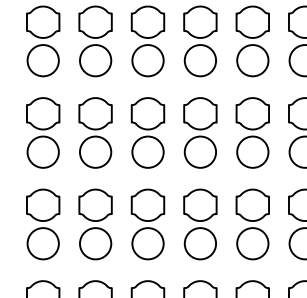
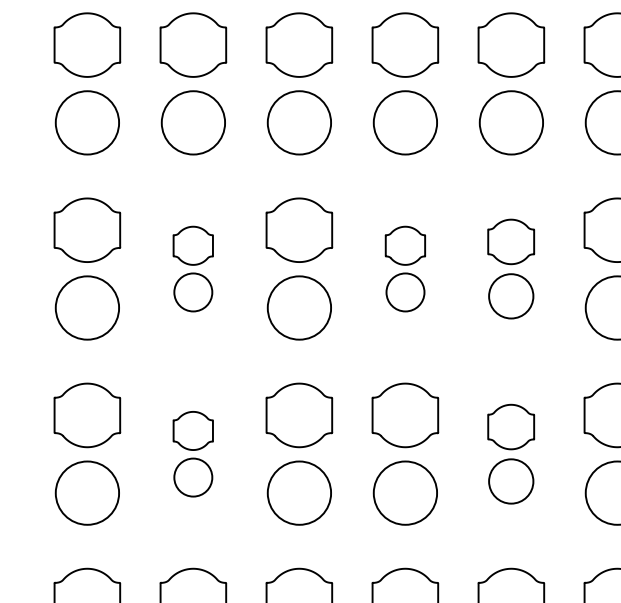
part: (95, 132) -> (193, 268), size x0.6
part: (200, 132) -> (405, 268), size x0.6
part: (252, 132) -> (510, 268), size x0.7
part: (95, 224) -> (193, 454), size x0.6
part: (252, 224) -> (510, 454), size x0.7

